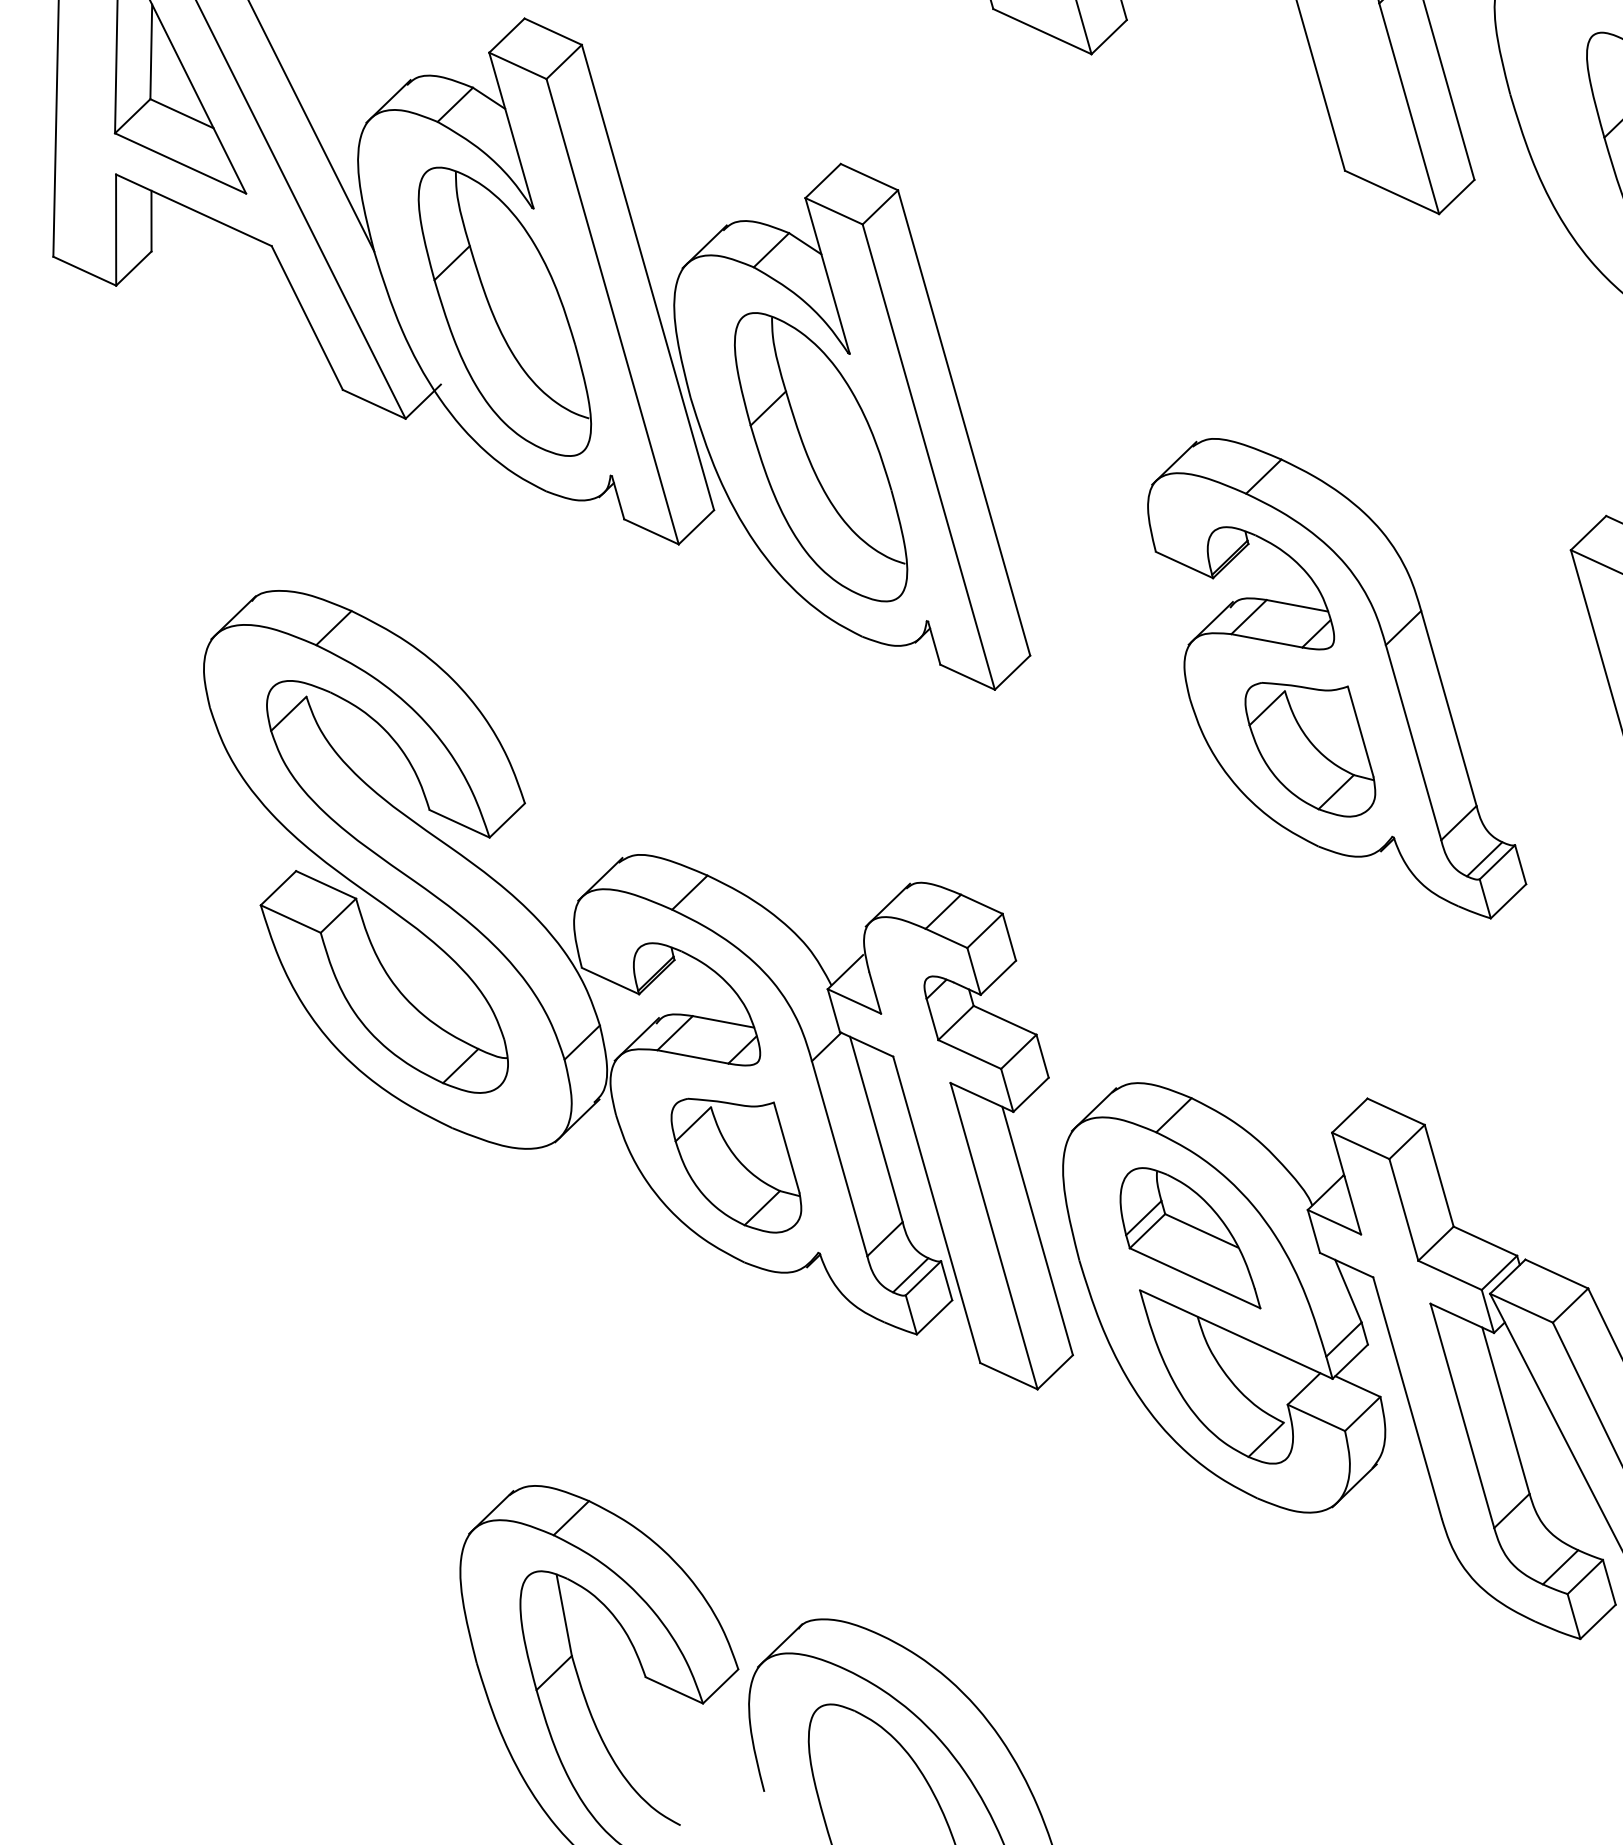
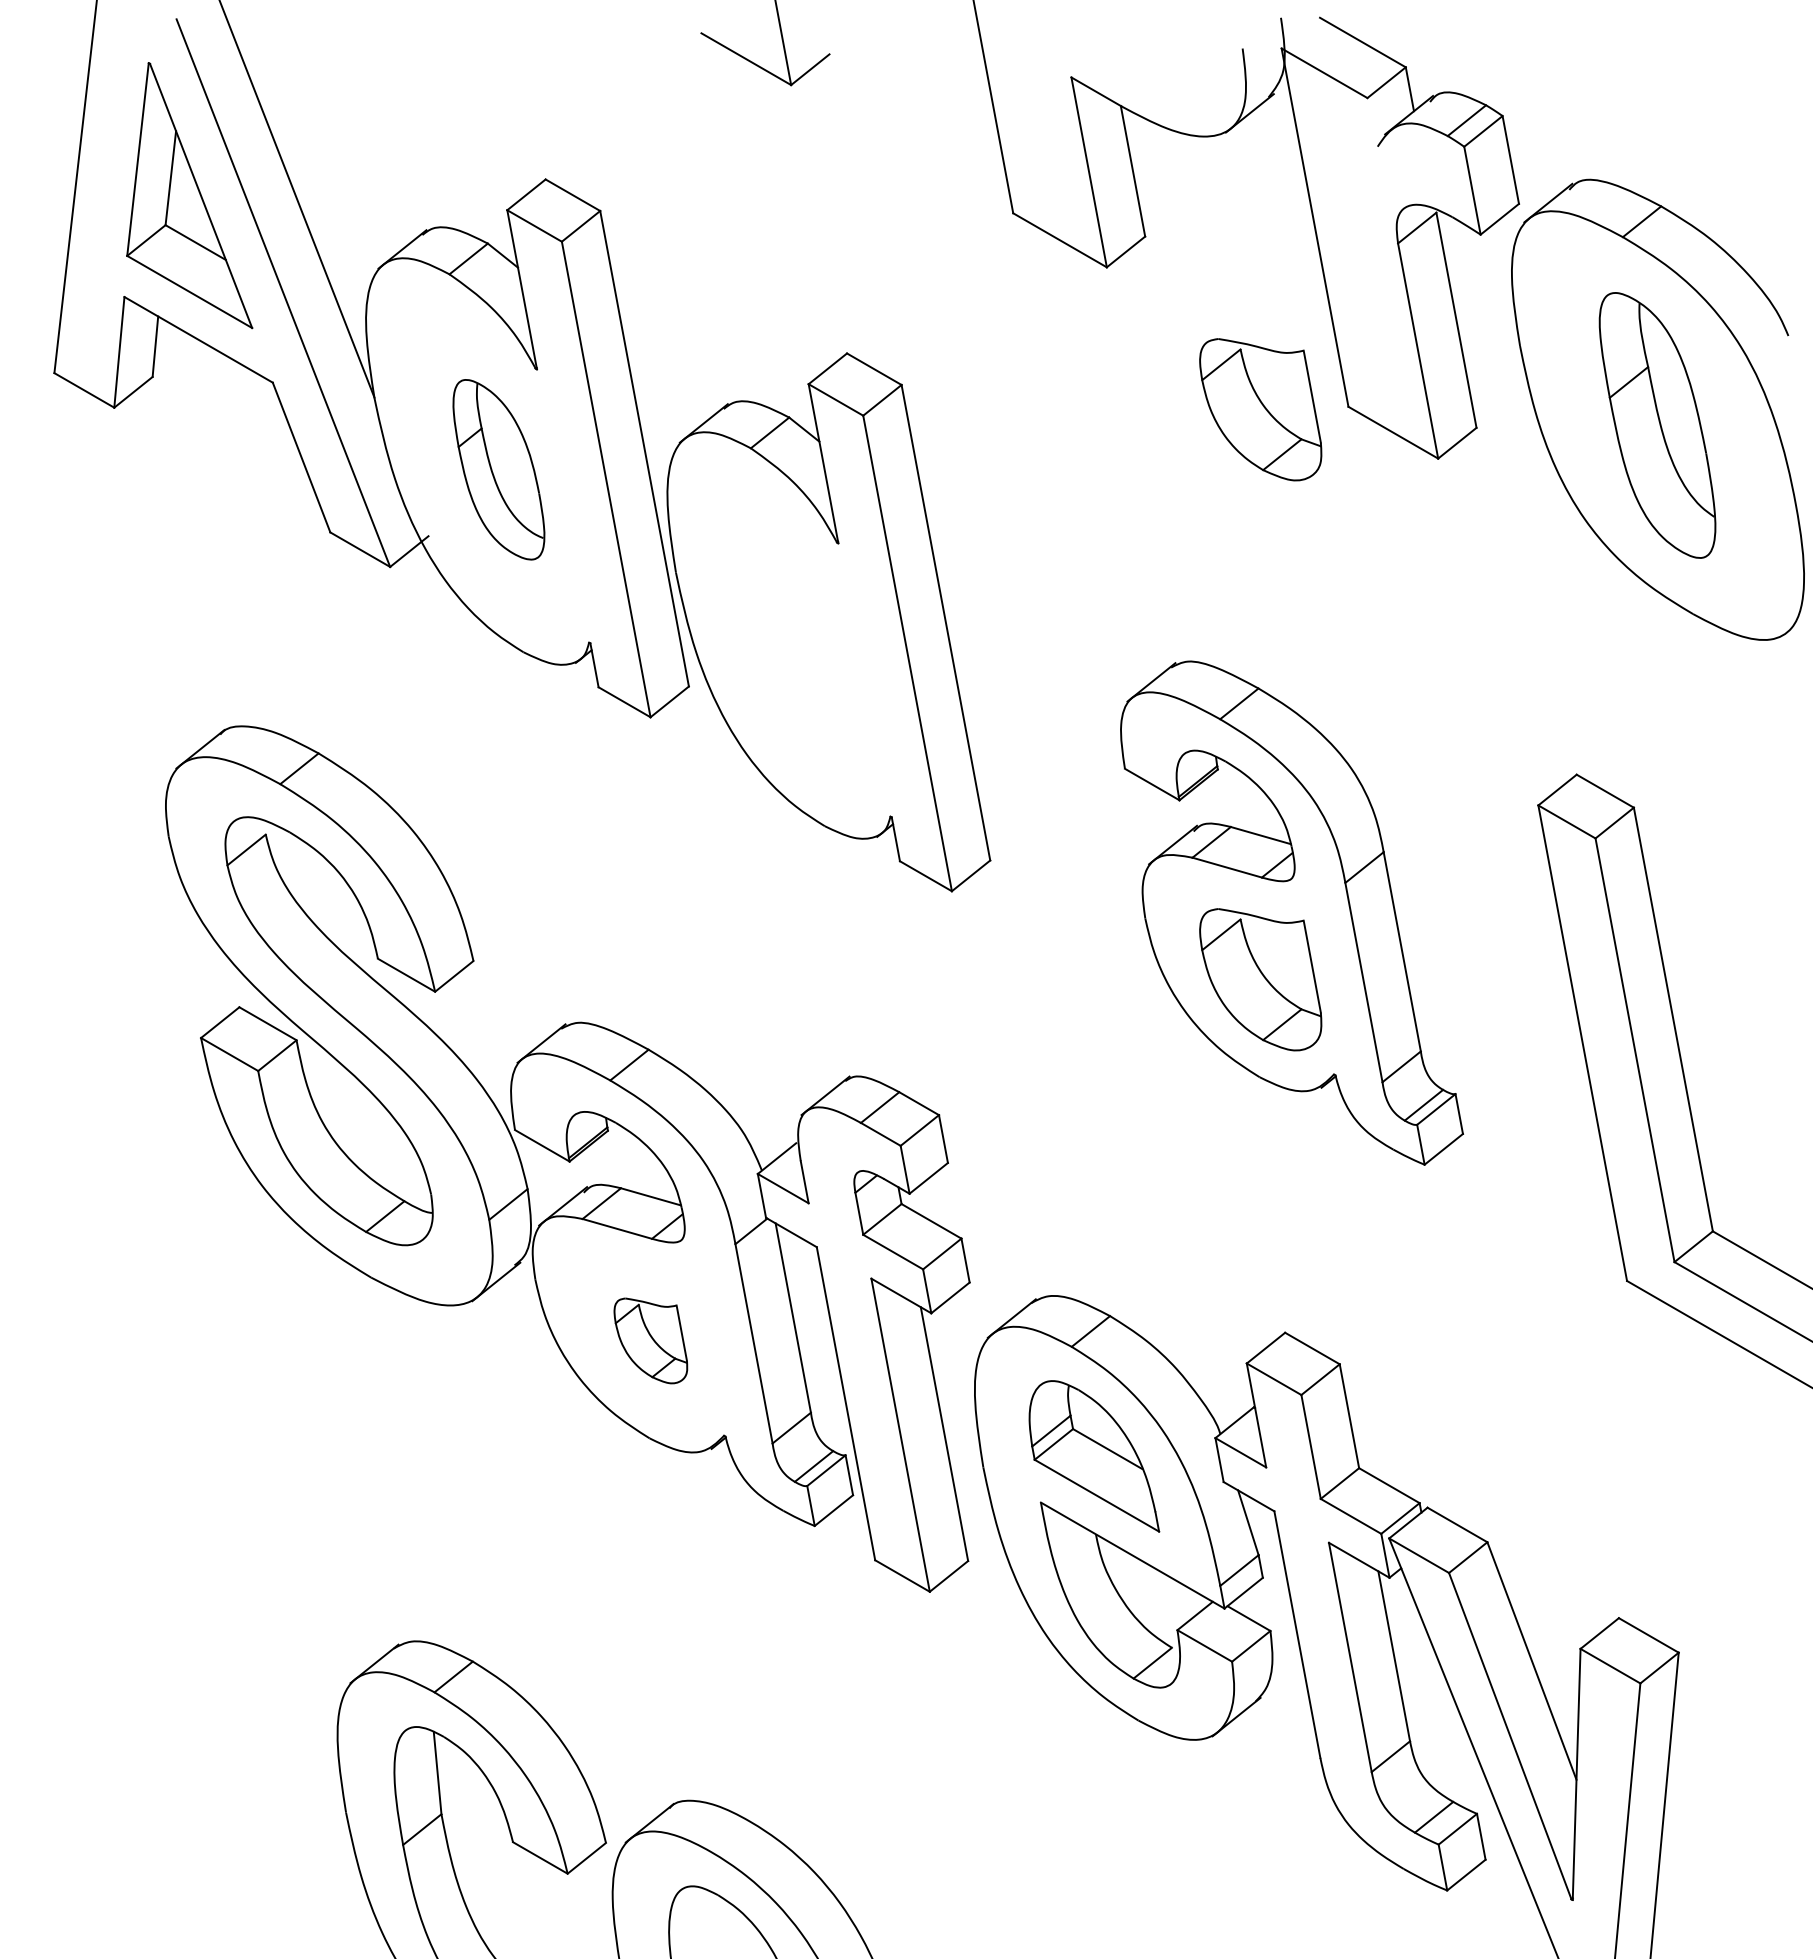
part: (1257, 181) -> (1260, 409), added
part: (504, 311) -> (498, 469), size x0.6
part: (821, 457) -> (800, 643), removed
part: (736, 1164) -> (650, 1340), size x0.6

